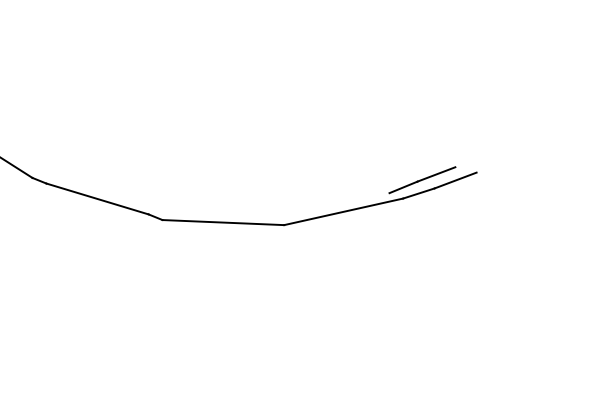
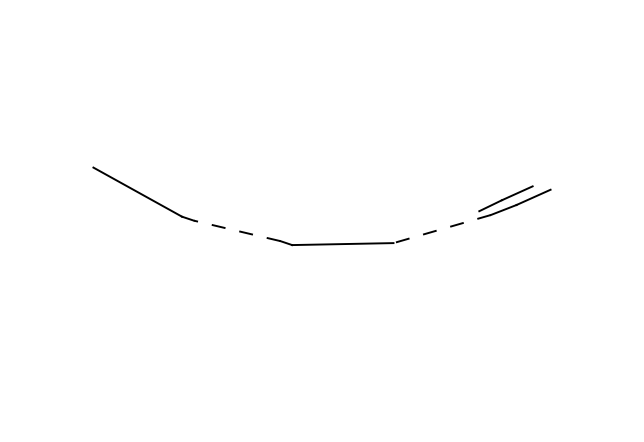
line: (96, 198) -> (236, 230), solid -> dashed
line: (344, 212) -> (442, 229), solid -> dashed

